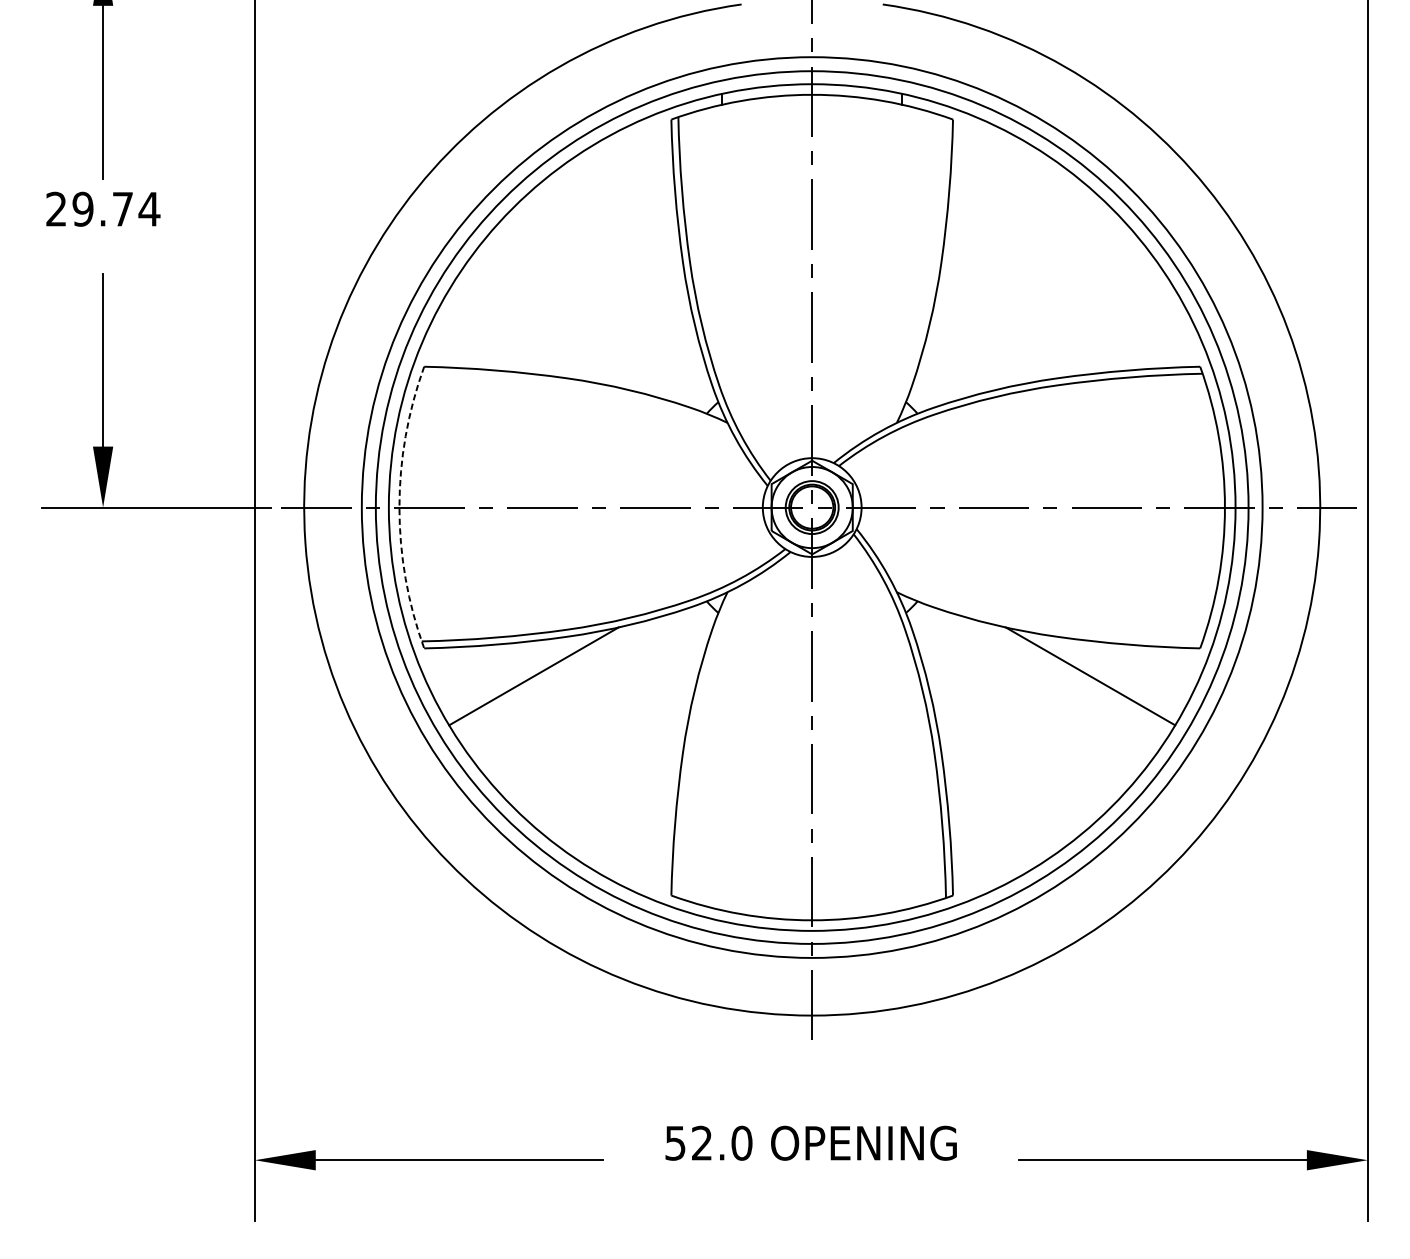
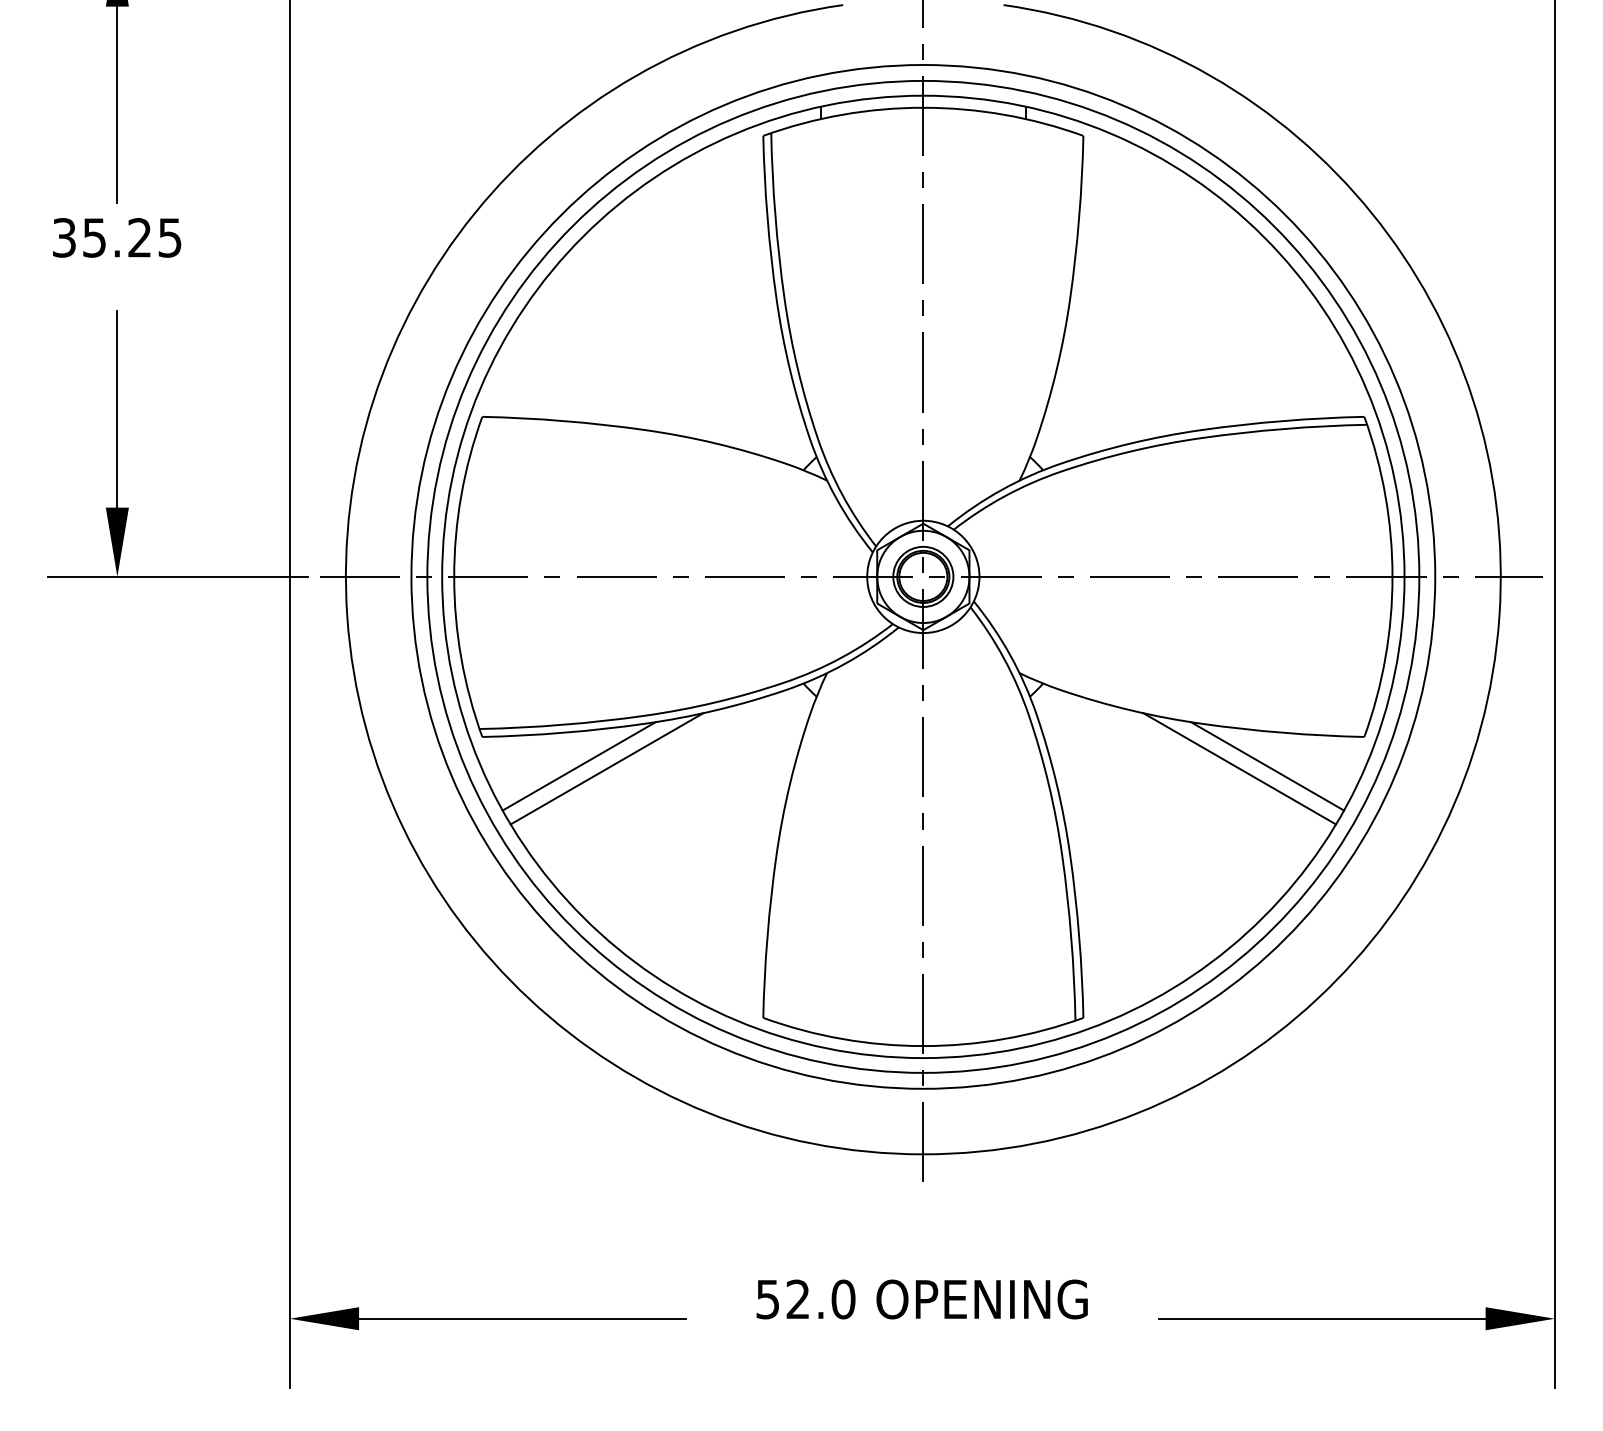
text: (103, 208) -> (117, 237), 29.74 -> 35.25
arc: (399, 507) -> (454, 576), dashed -> solid
line: (508, 674) -> (578, 766), added
line: (1114, 674) -> (1267, 766), added

